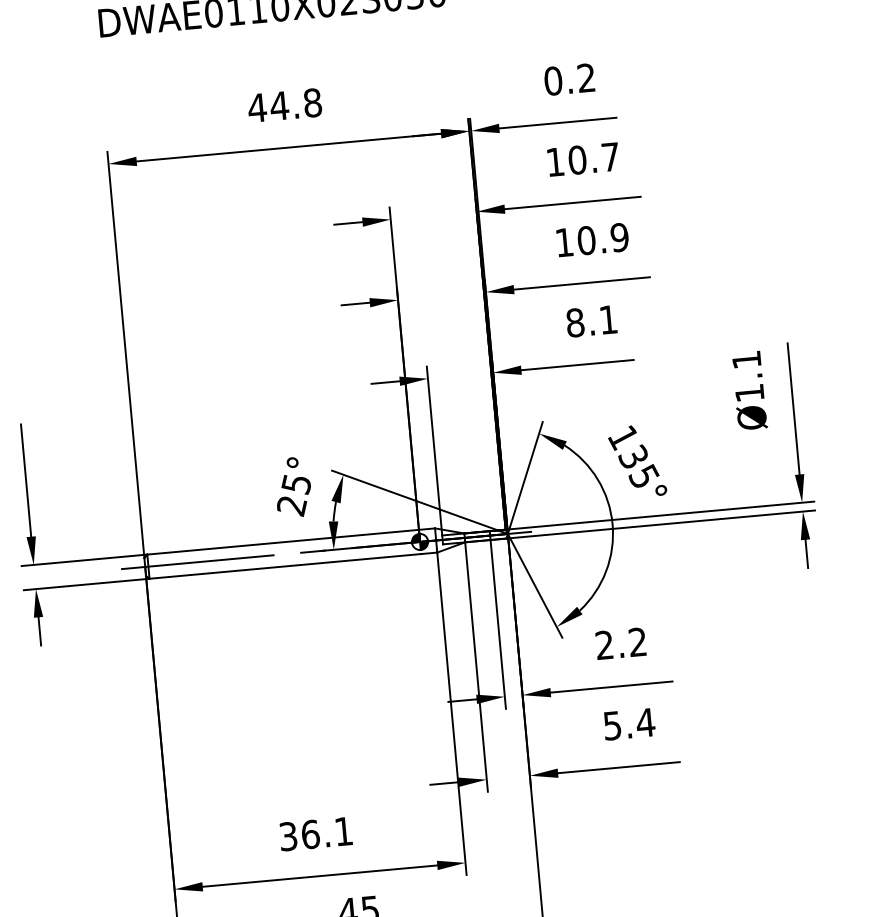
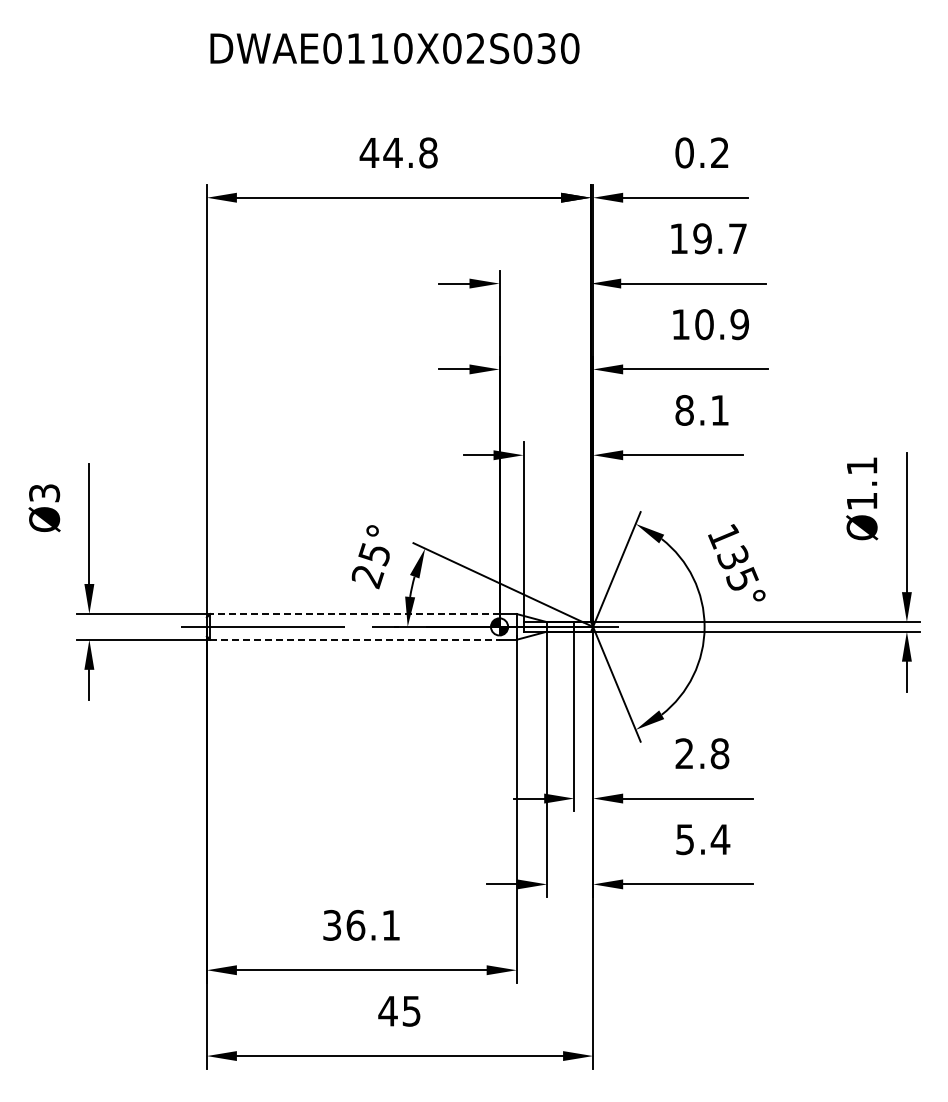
text: (577, 159) -> (702, 238), 10.7 -> 19.7
line: (282, 542) -> (354, 614), solid -> dashed
line: (284, 566) -> (354, 639), solid -> dashed
text: (637, 642) -> (719, 753), 2.2 -> 2.8

